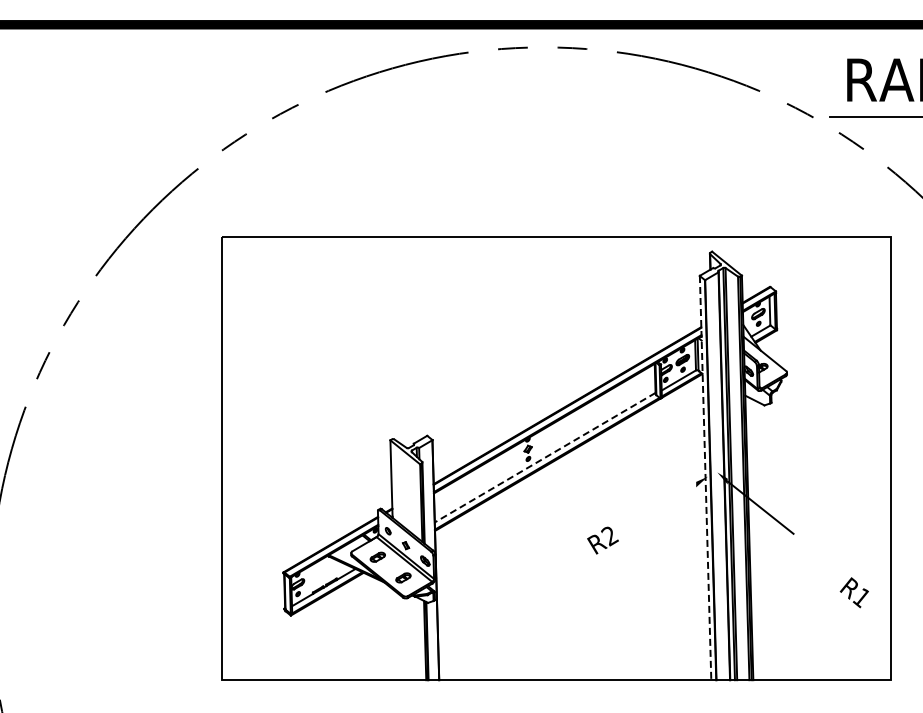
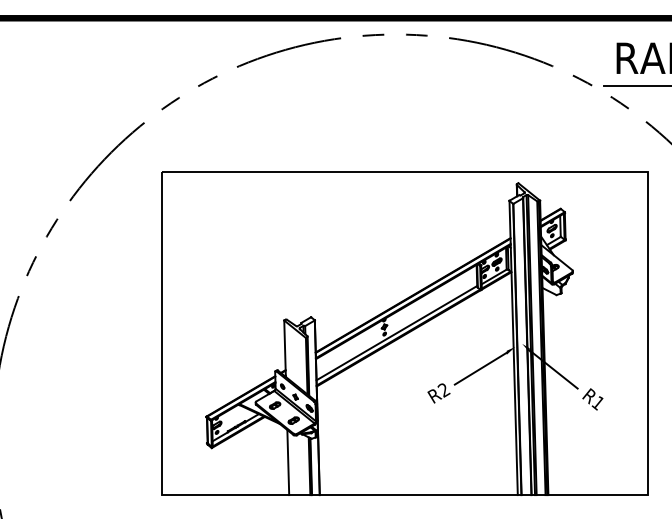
line: (545, 457) -> (397, 333), dashed -> solid
line: (705, 478) -> (513, 348), dashed -> solid
line: (660, 506) -> (480, 368), added
text: (853, 592) -> (592, 399), moved
line: (395, 635) -> (287, 462), added

